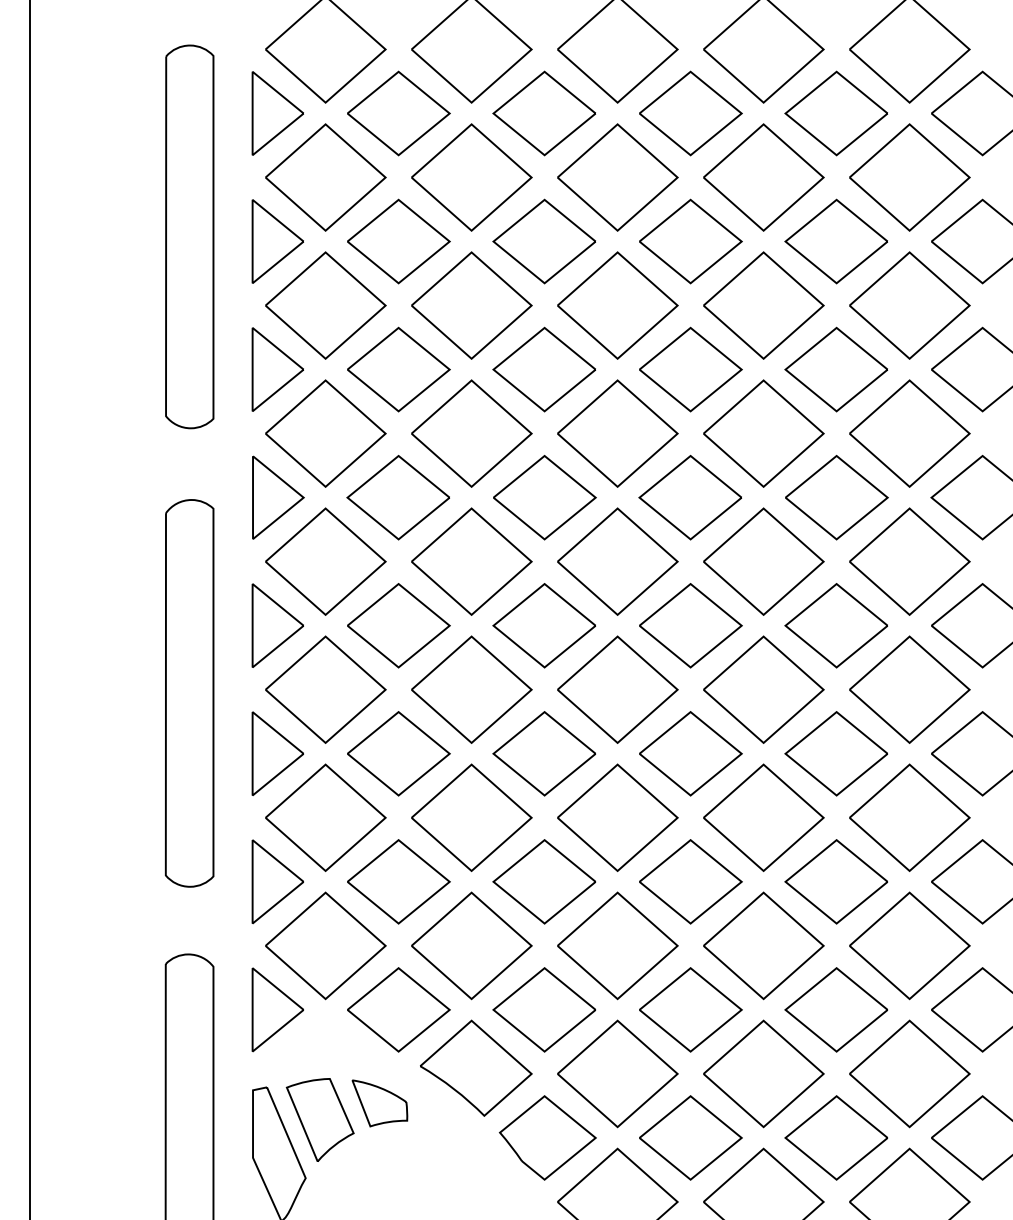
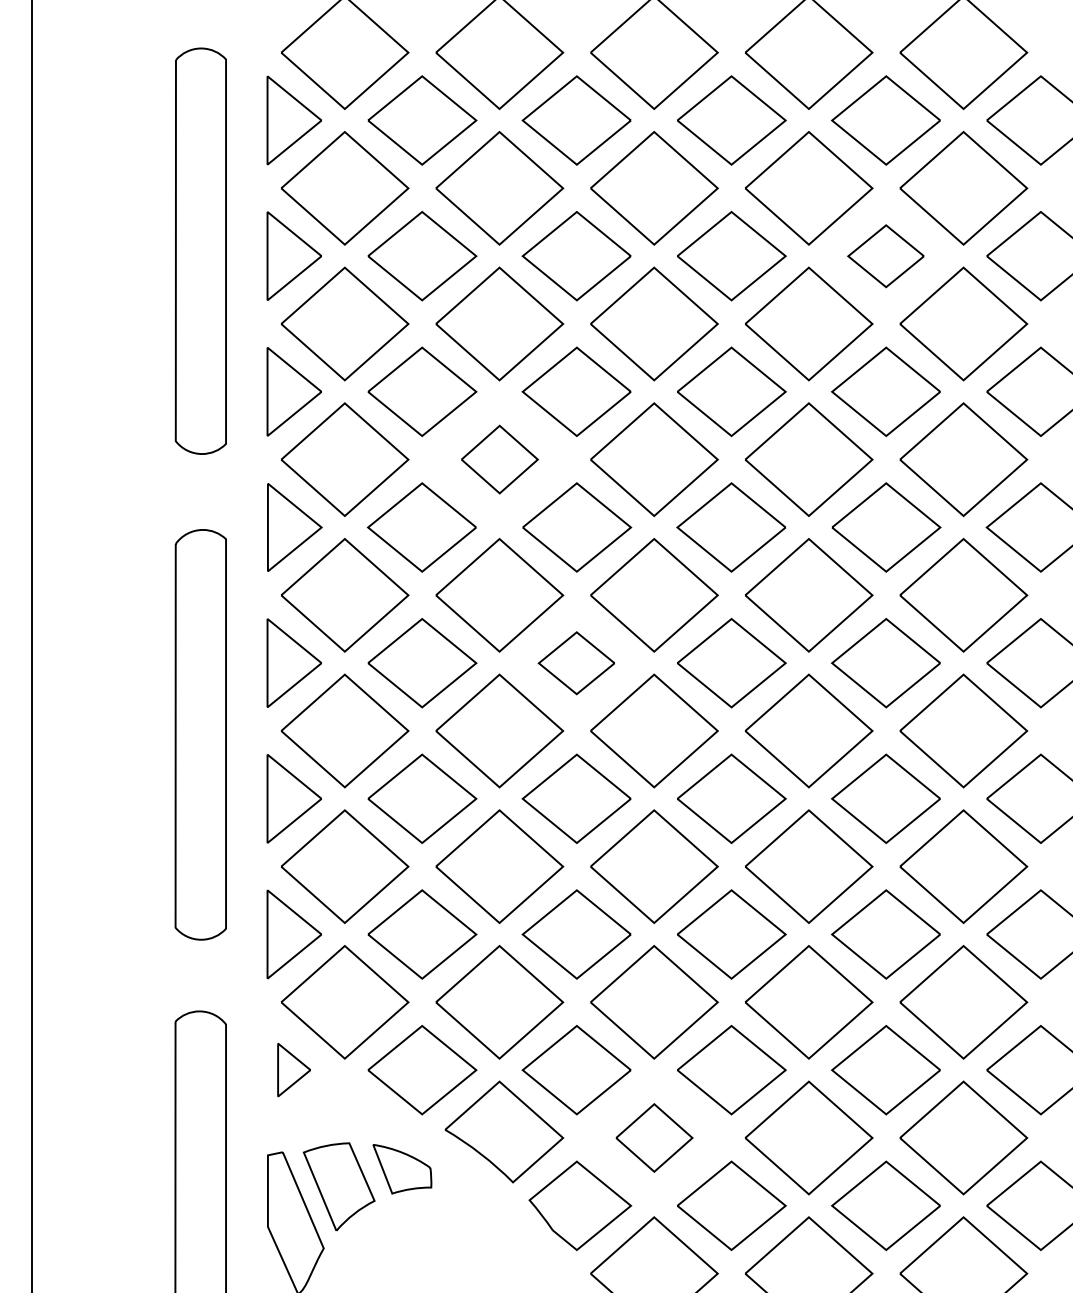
part: (835, 241) -> (885, 256), size x0.7
part: (471, 433) -> (499, 459), size x0.6
part: (544, 626) -> (576, 663), size x0.7
part: (277, 1009) -> (293, 1069), size x0.6
part: (617, 1073) -> (654, 1137), size x0.6

